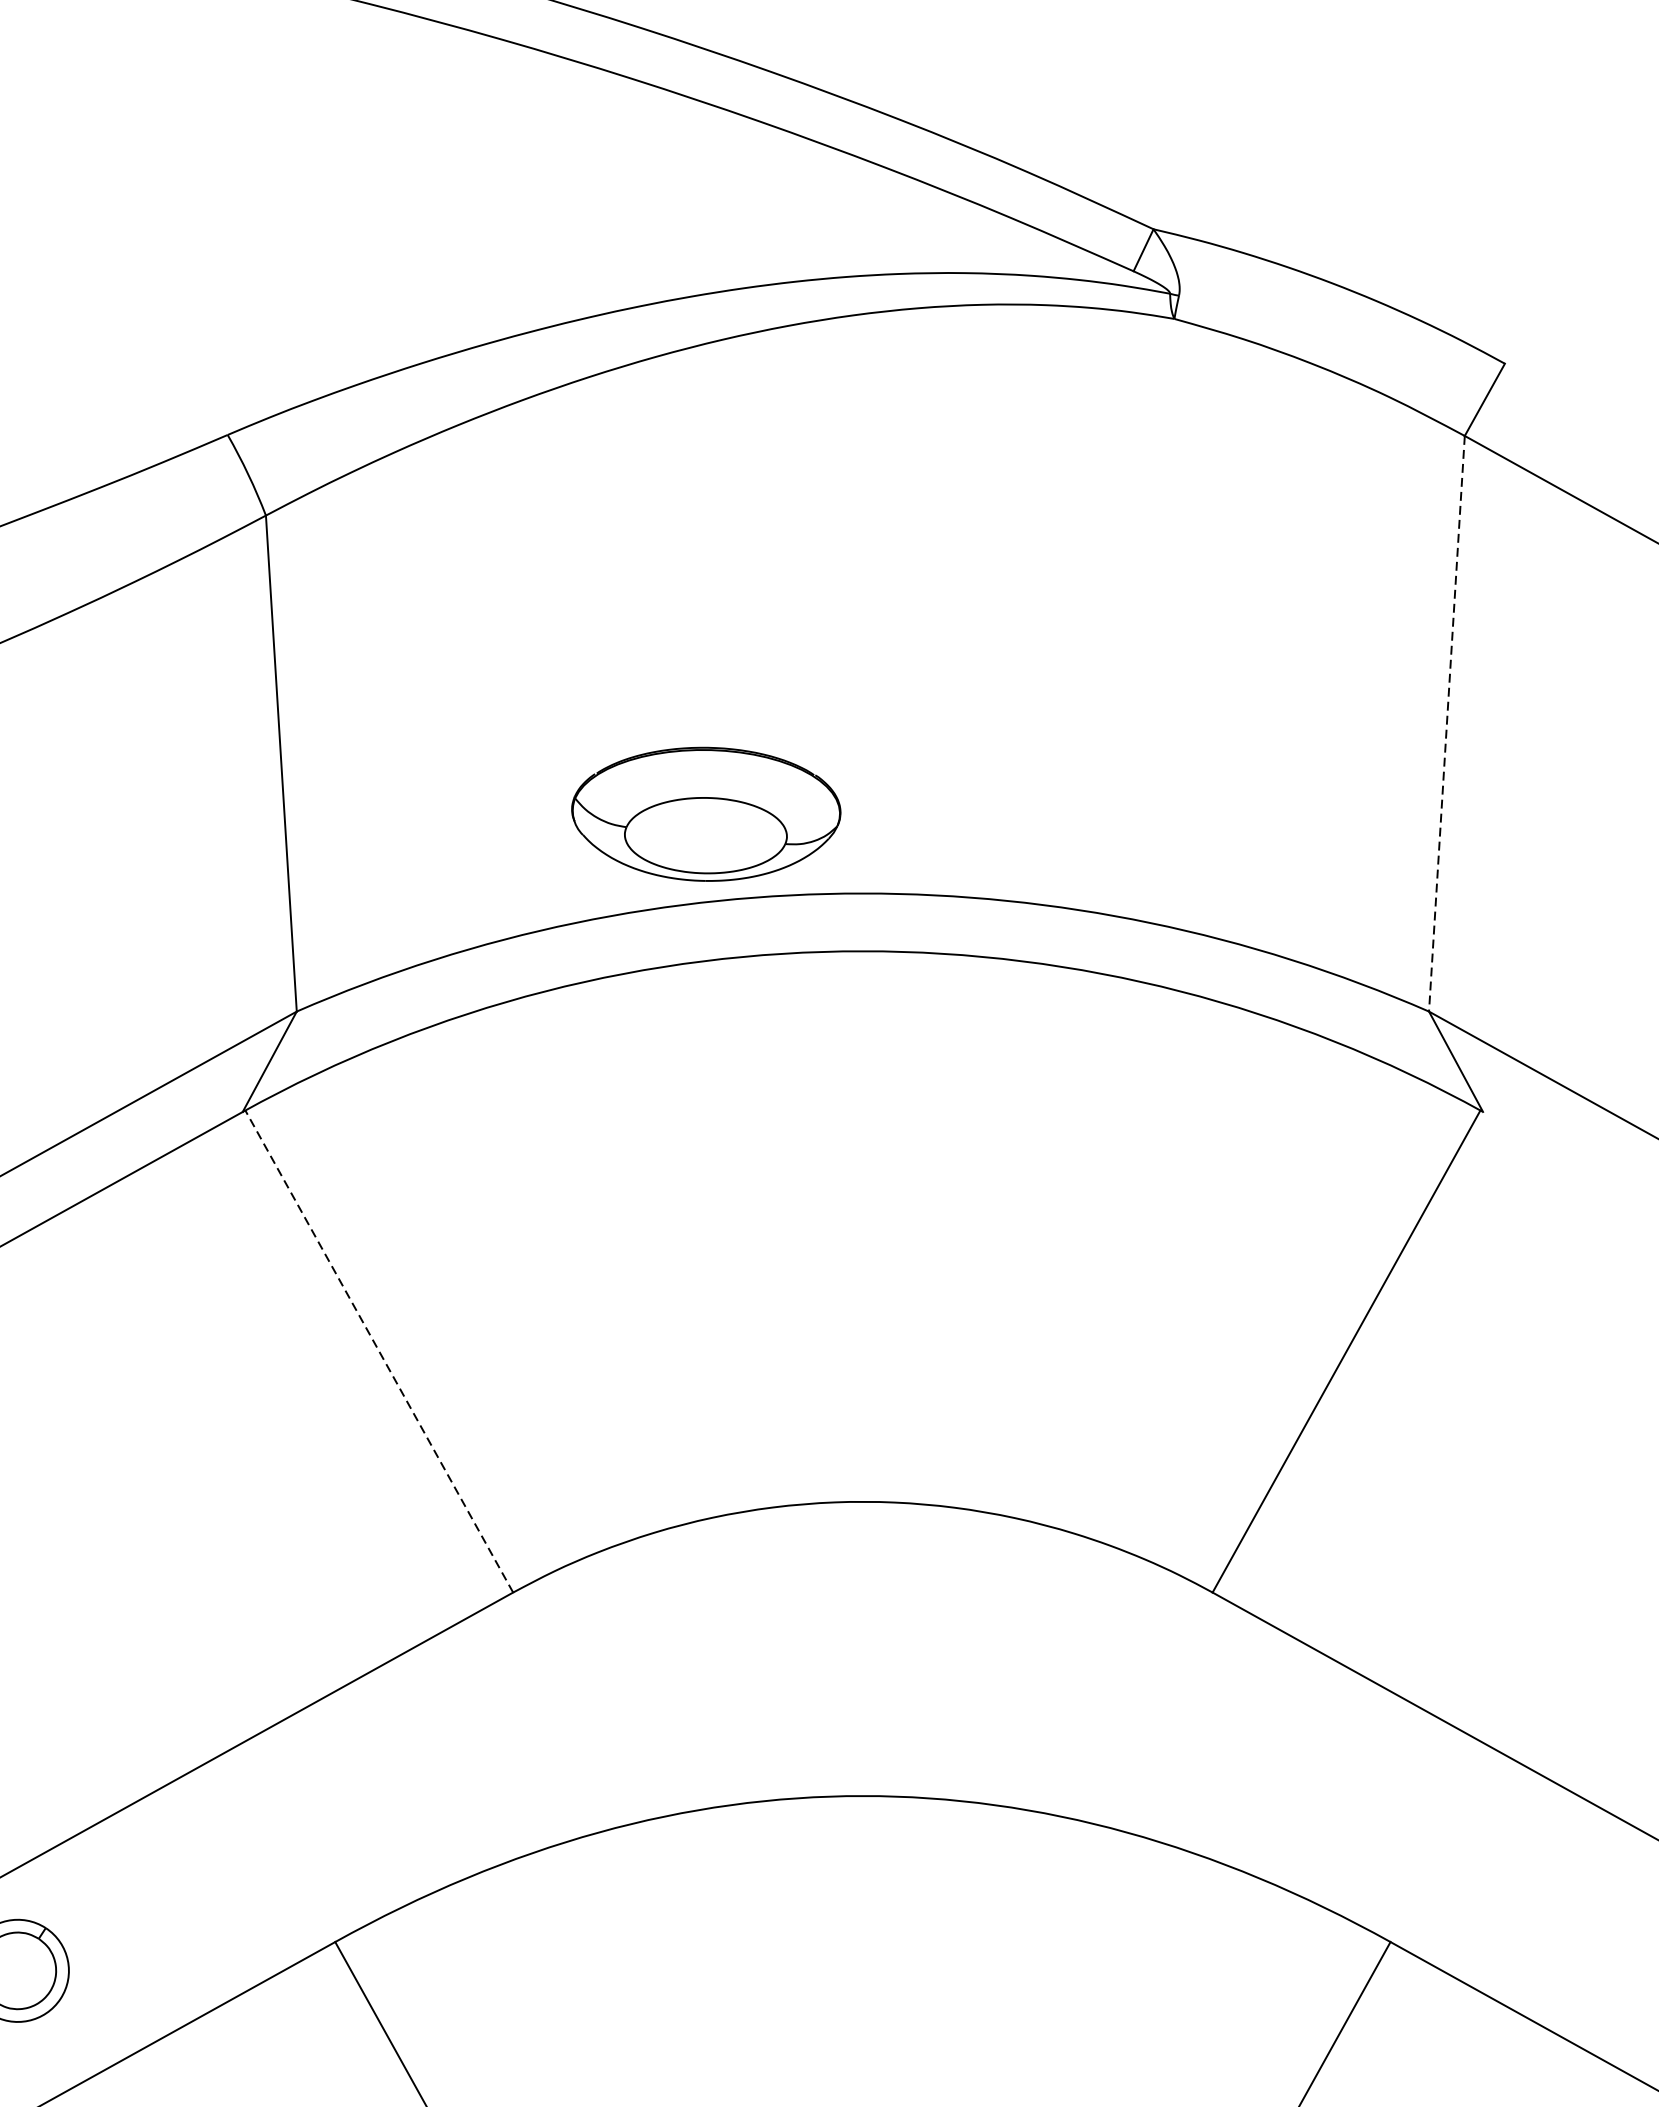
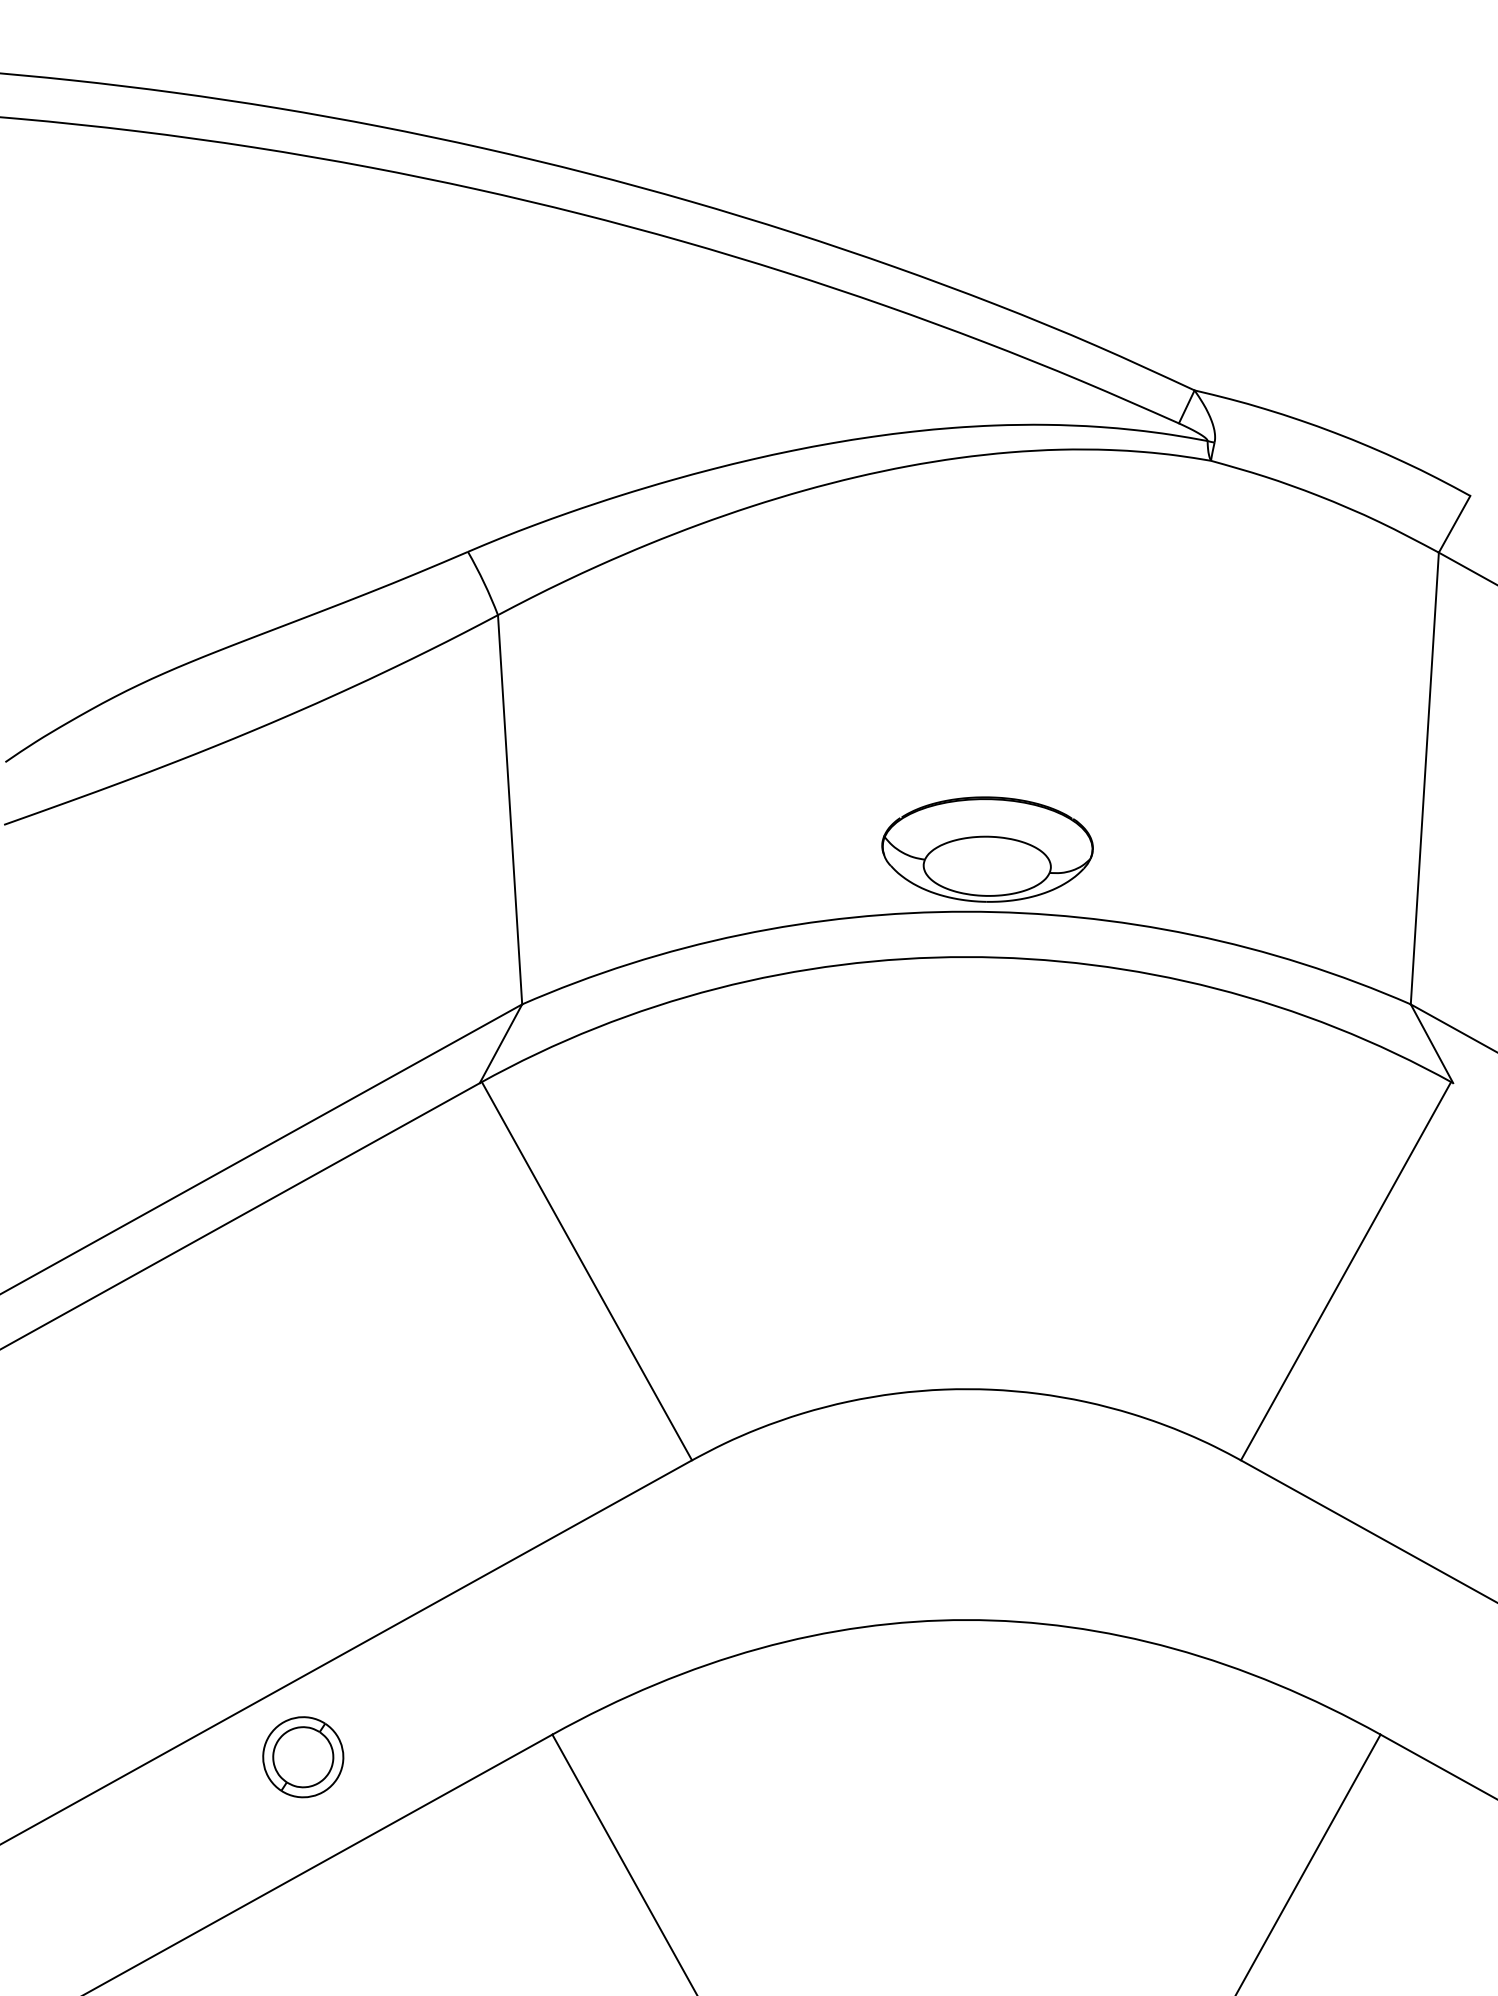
line: (1446, 725) -> (1424, 779), dashed -> solid
part: (706, 814) -> (987, 849), moved
line: (378, 1350) -> (586, 1270), dashed -> solid

